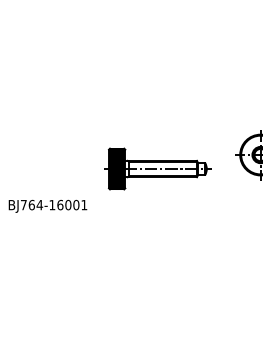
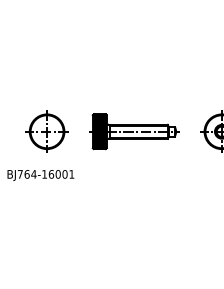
part: (55, 155) -> (47, 132), added
part: (157, 168) -> (134, 131), moved

